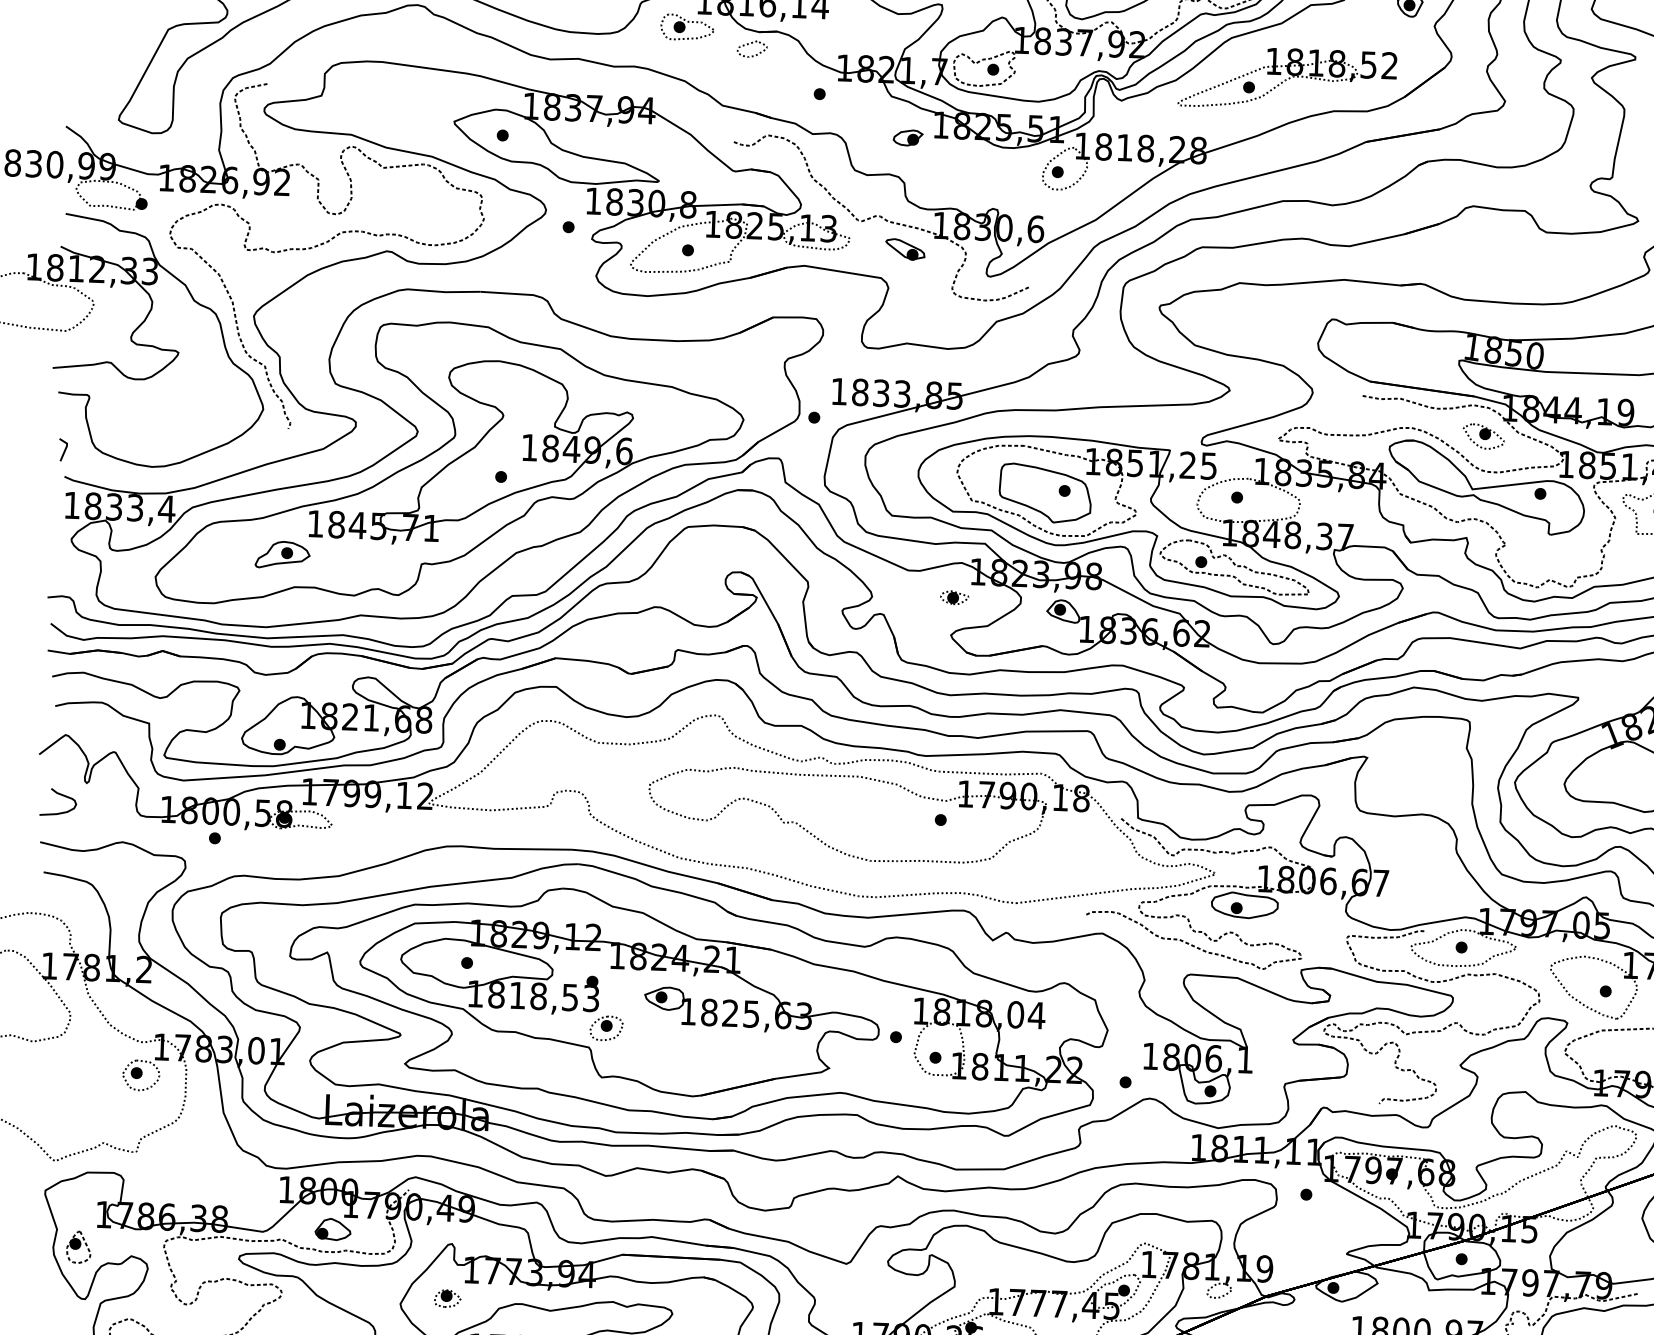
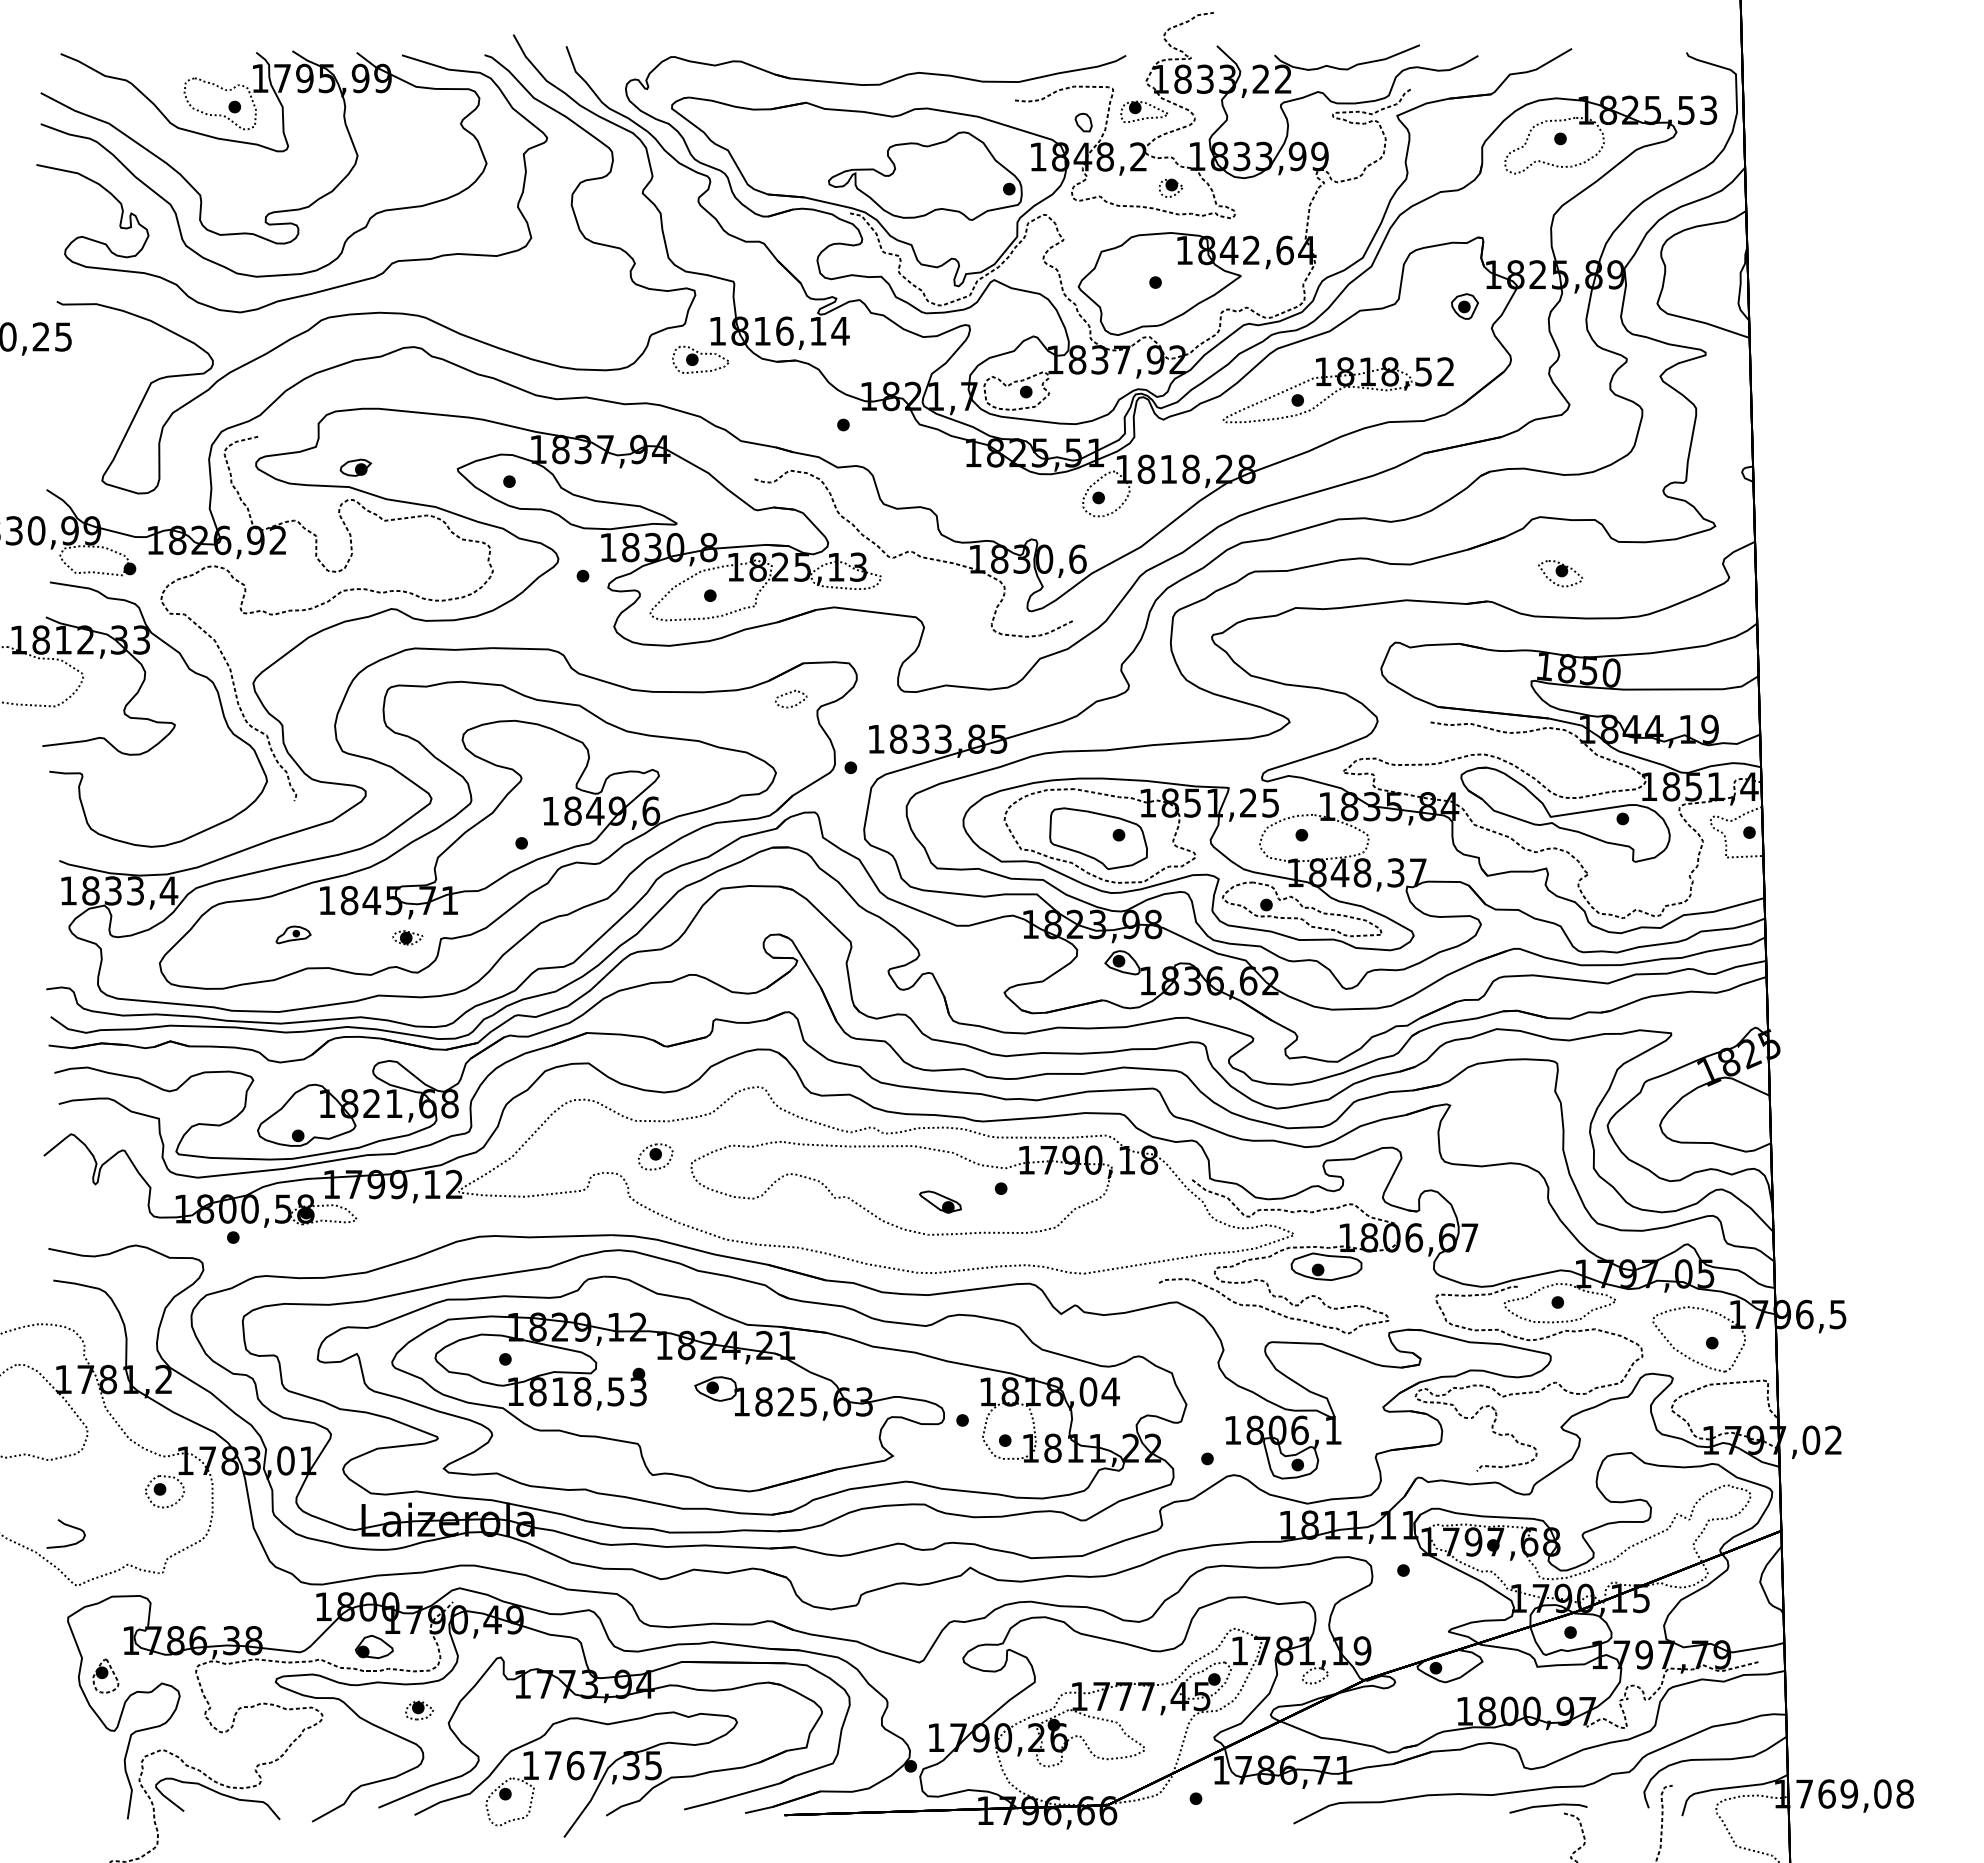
part: (752, 48) -> (791, 698), moved
part: (907, 137) -> (355, 467), moved
part: (905, 249) -> (940, 1201), moved
part: (1483, 436) -> (1560, 573), moved
line: (63, 450) -> (57, 833), removed
part: (282, 554) -> (293, 934), size x0.6
part: (954, 597) -> (407, 937), moved
curve: (59, 795) -> (67, 1526), moved
part: (606, 1027) -> (655, 1156), moved
part: (447, 1298) -> (419, 1710), moved

